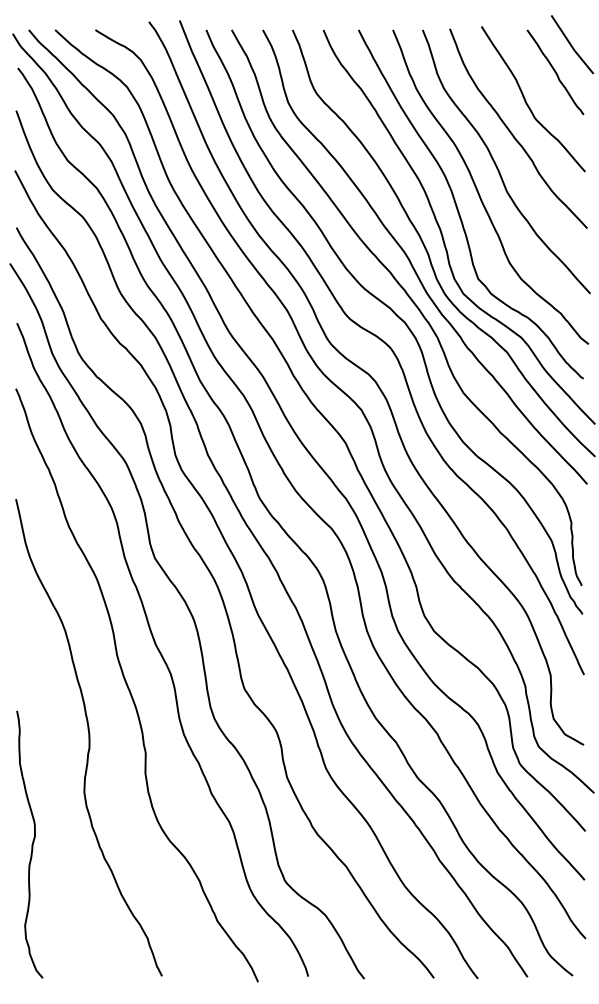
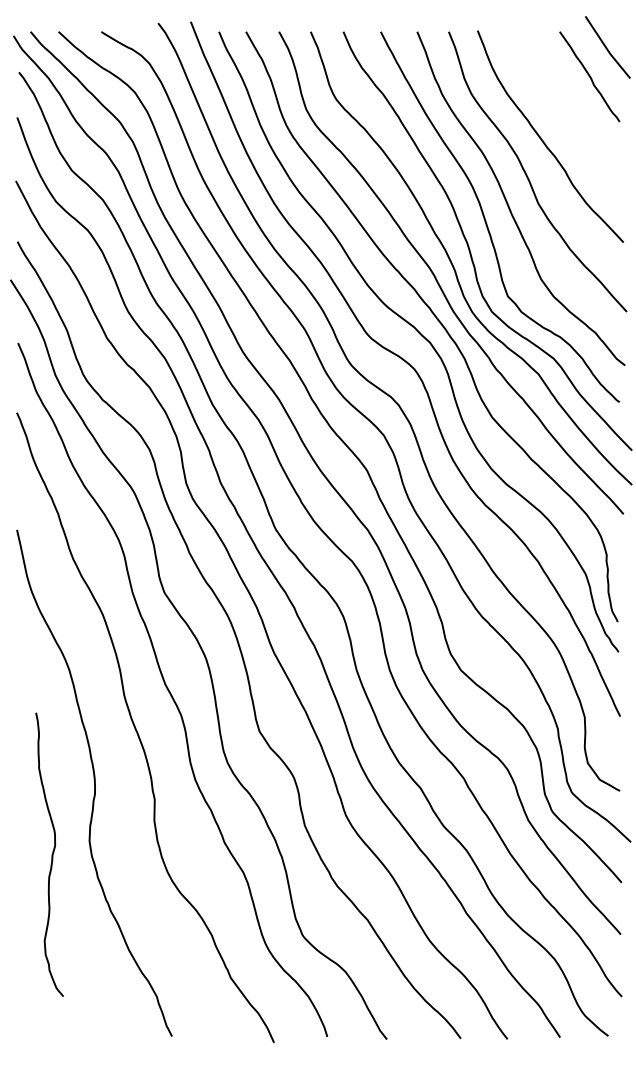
curve: (526, 102) -> (559, 108), removed
curve: (31, 844) -> (51, 854), moved

